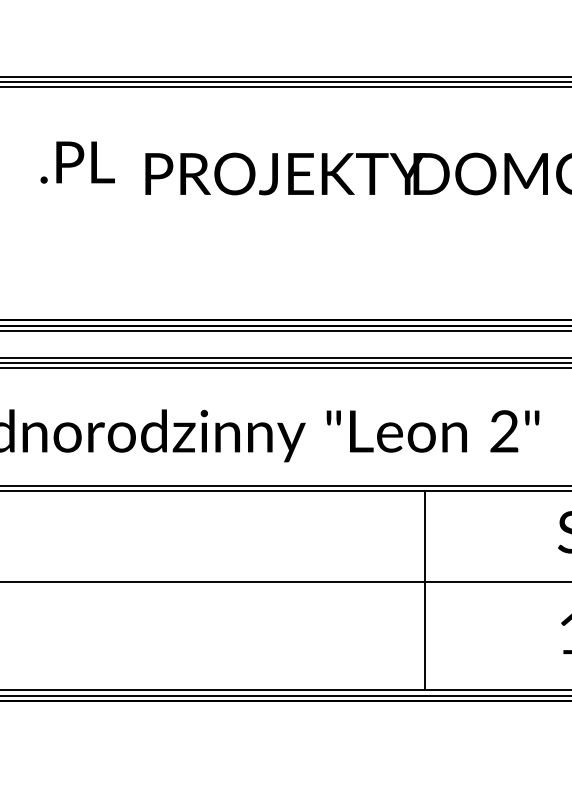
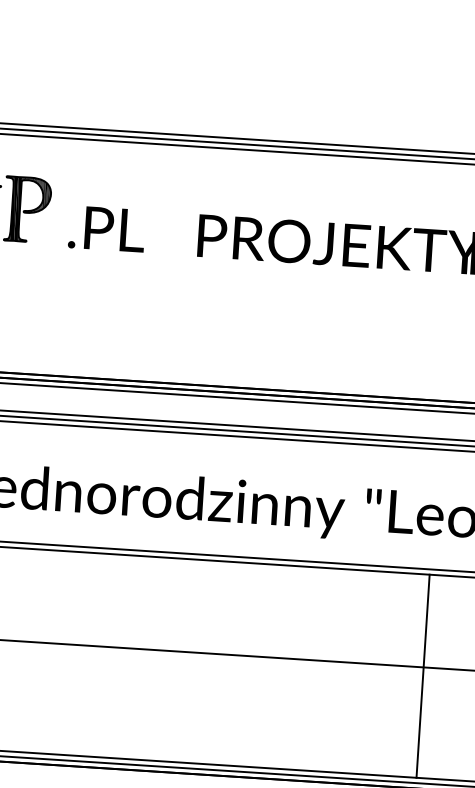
text: (77, 162) -> (106, 229), moved
line: (425, 590) -> (423, 676), moved

